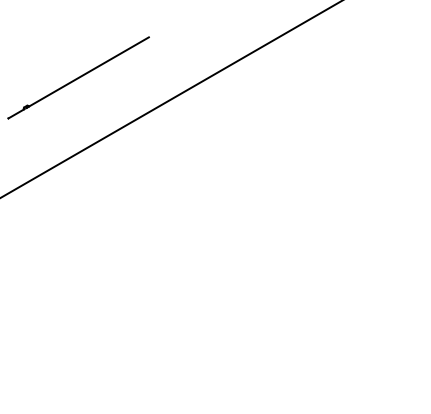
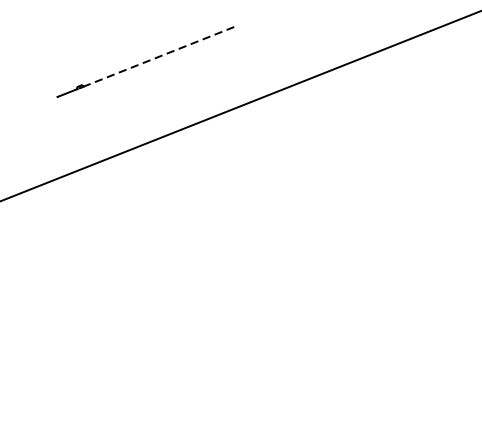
line: (88, 72) -> (158, 57), solid -> dashed

